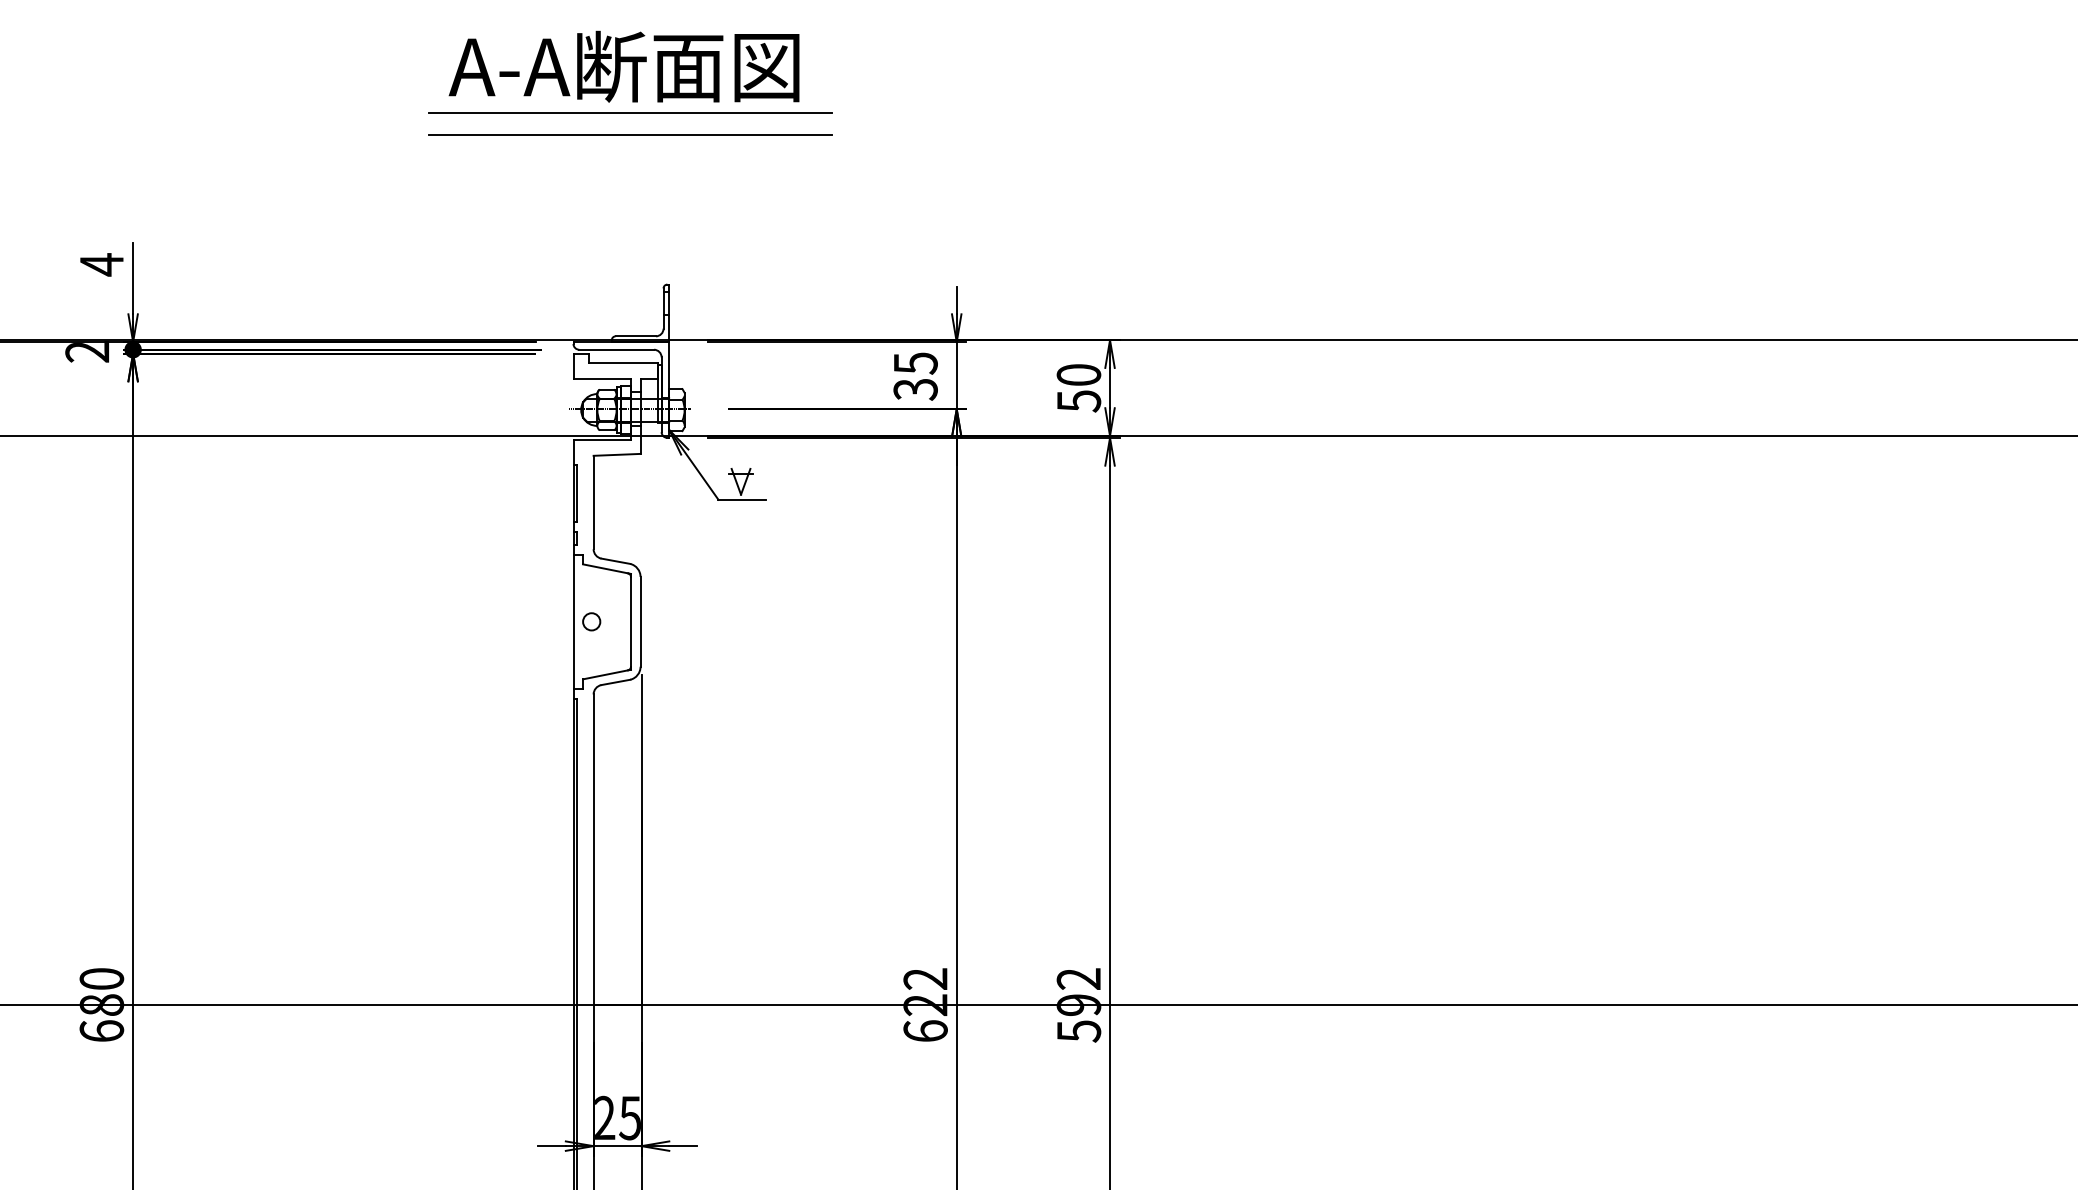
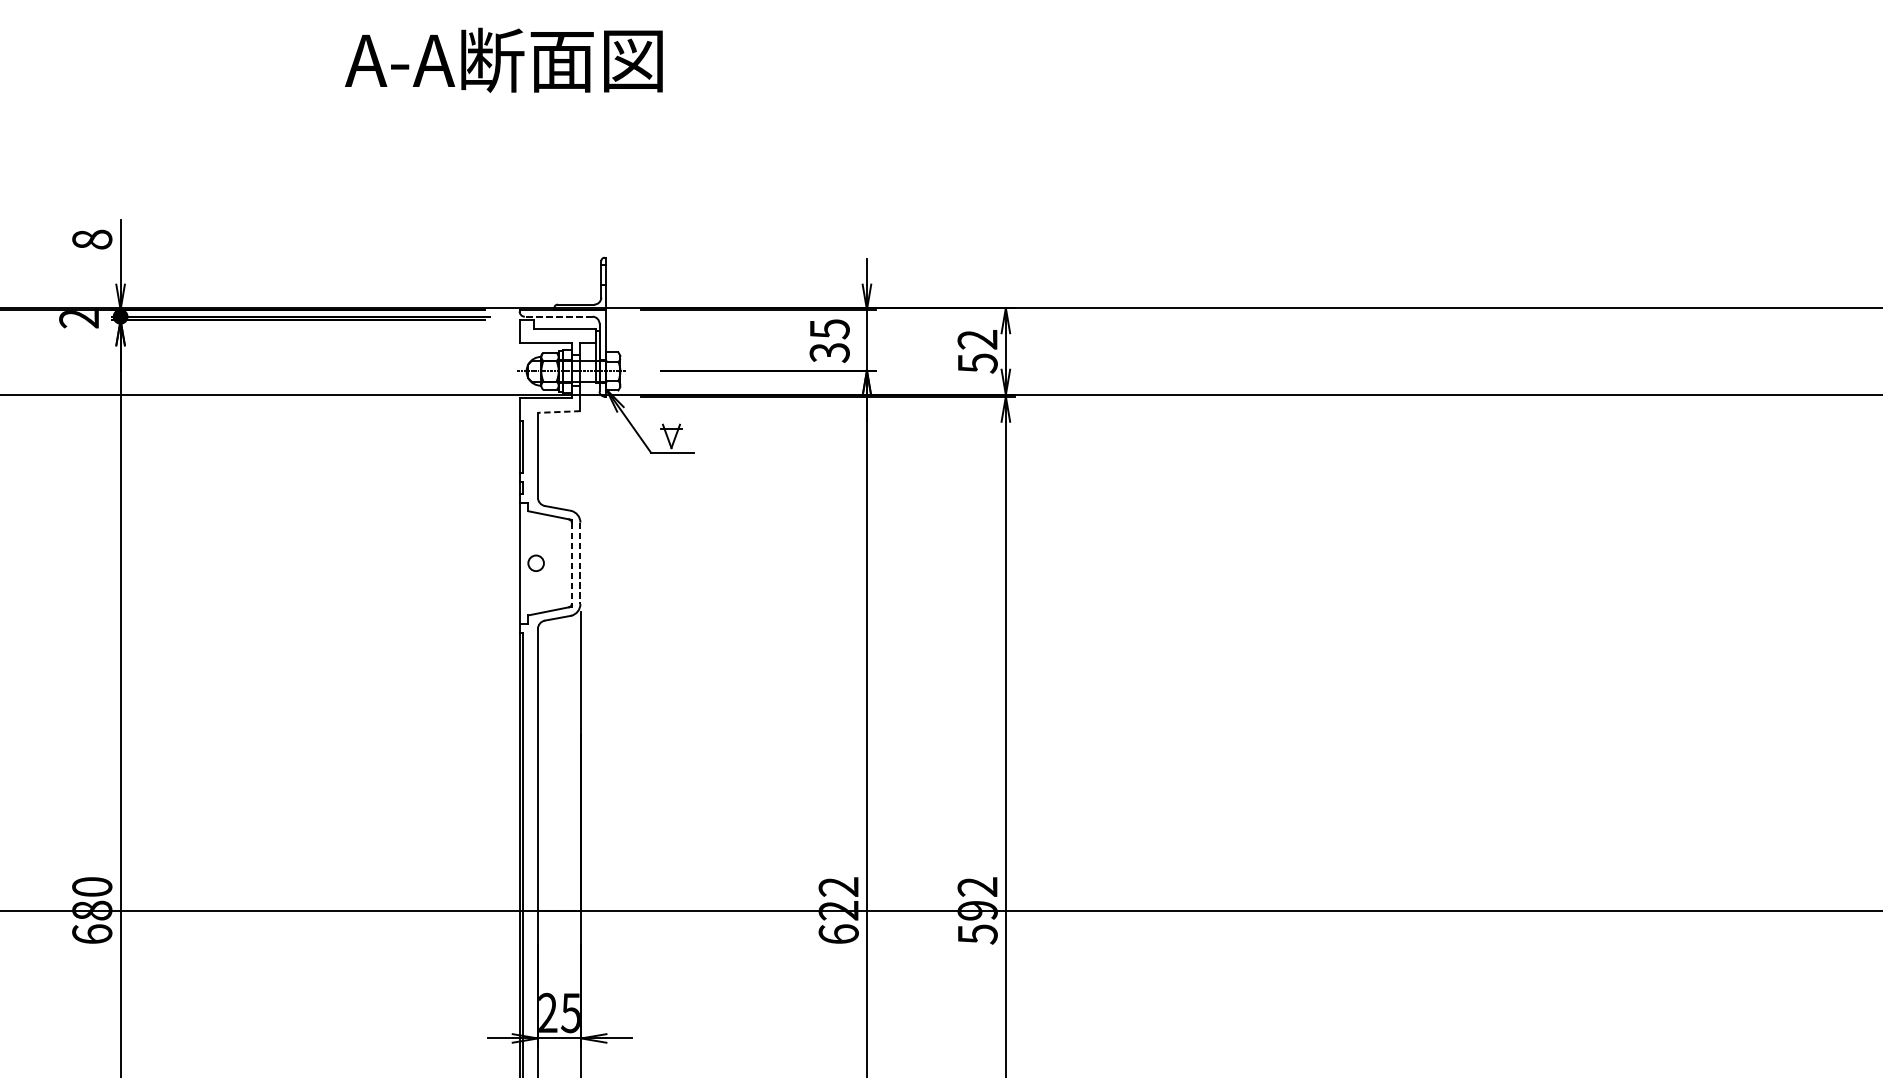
text: (623, 66) -> (503, 60), moved
line: (630, 113) -> (571, 102), removed
line: (630, 135) -> (571, 122), removed
text: (101, 264) -> (91, 239), 4 -> 8
line: (616, 349) -> (558, 316), solid -> dashed
text: (1078, 374) -> (977, 339), 50 -> 52
line: (616, 454) -> (558, 411), solid -> dashed
line: (630, 621) -> (571, 563), solid -> dashed
line: (640, 621) -> (580, 563), solid -> dashed

